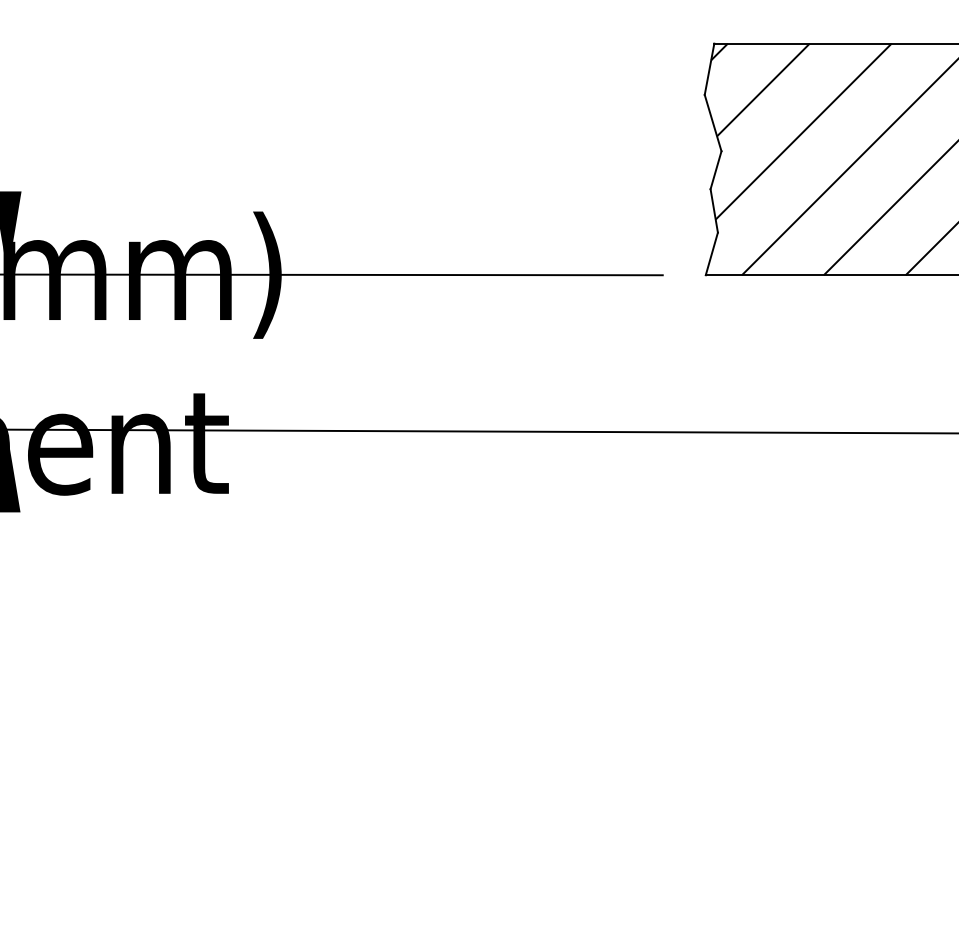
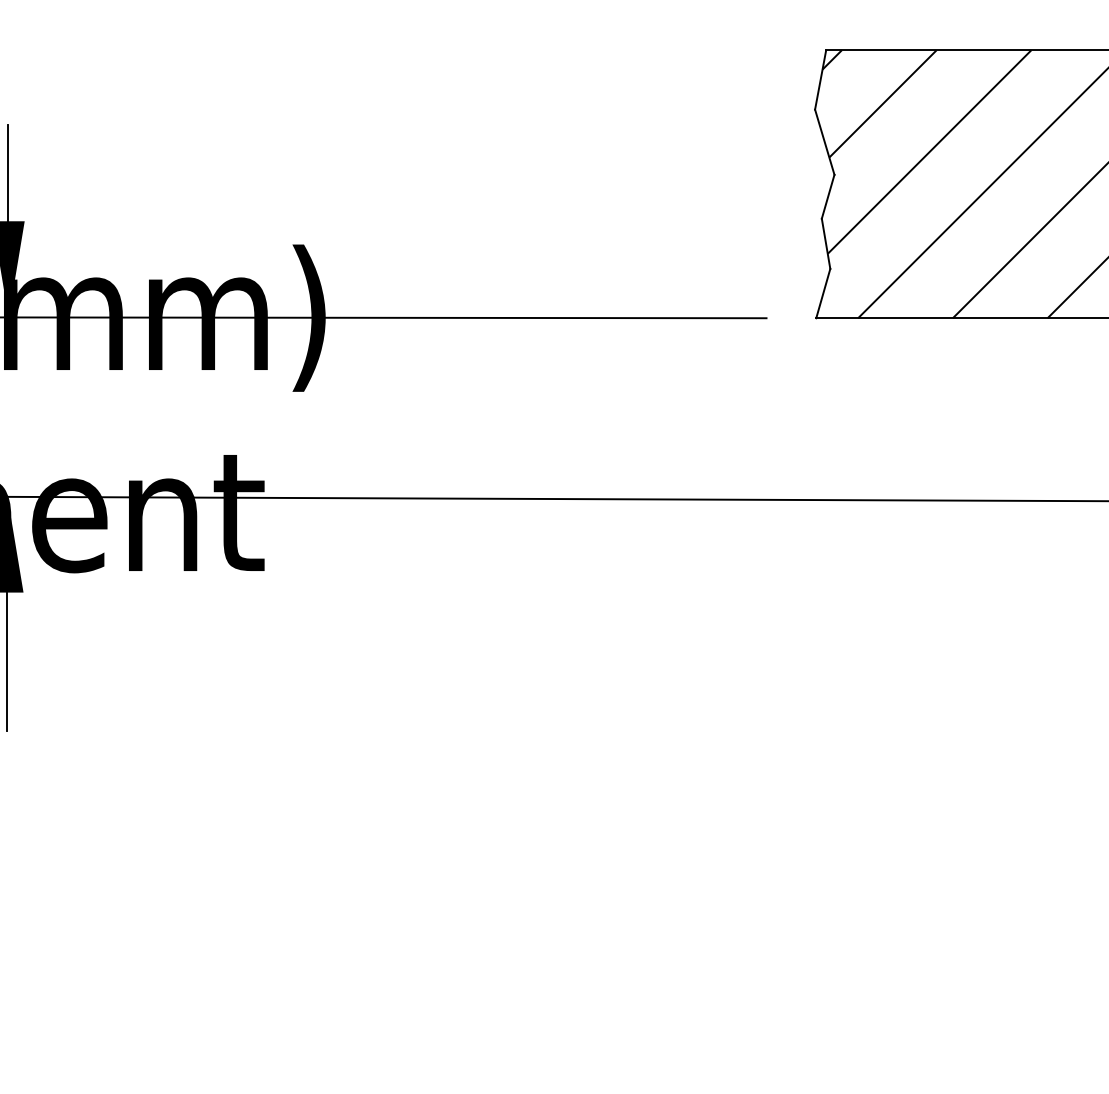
line: (7, 150) -> (8, 173), added
line: (6, 571) -> (7, 661), added

